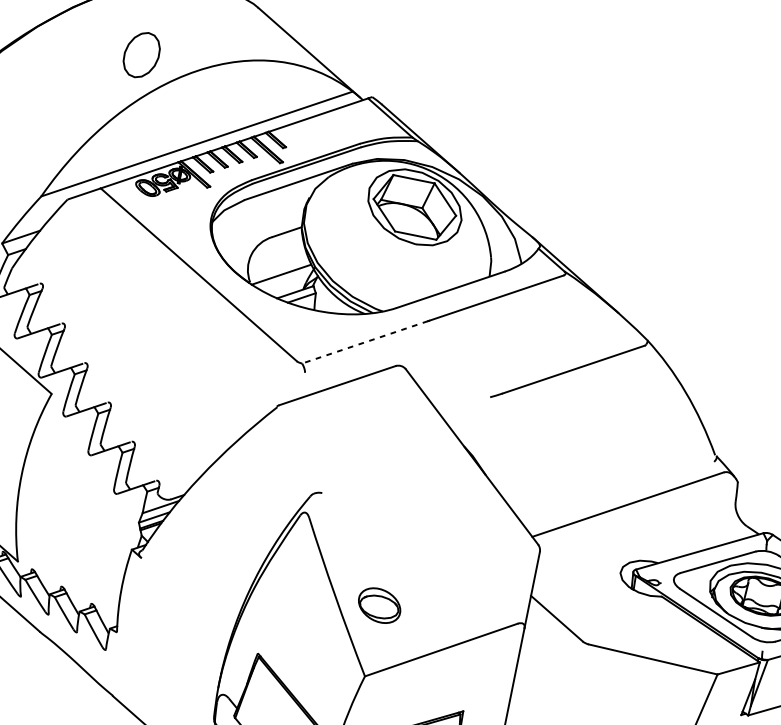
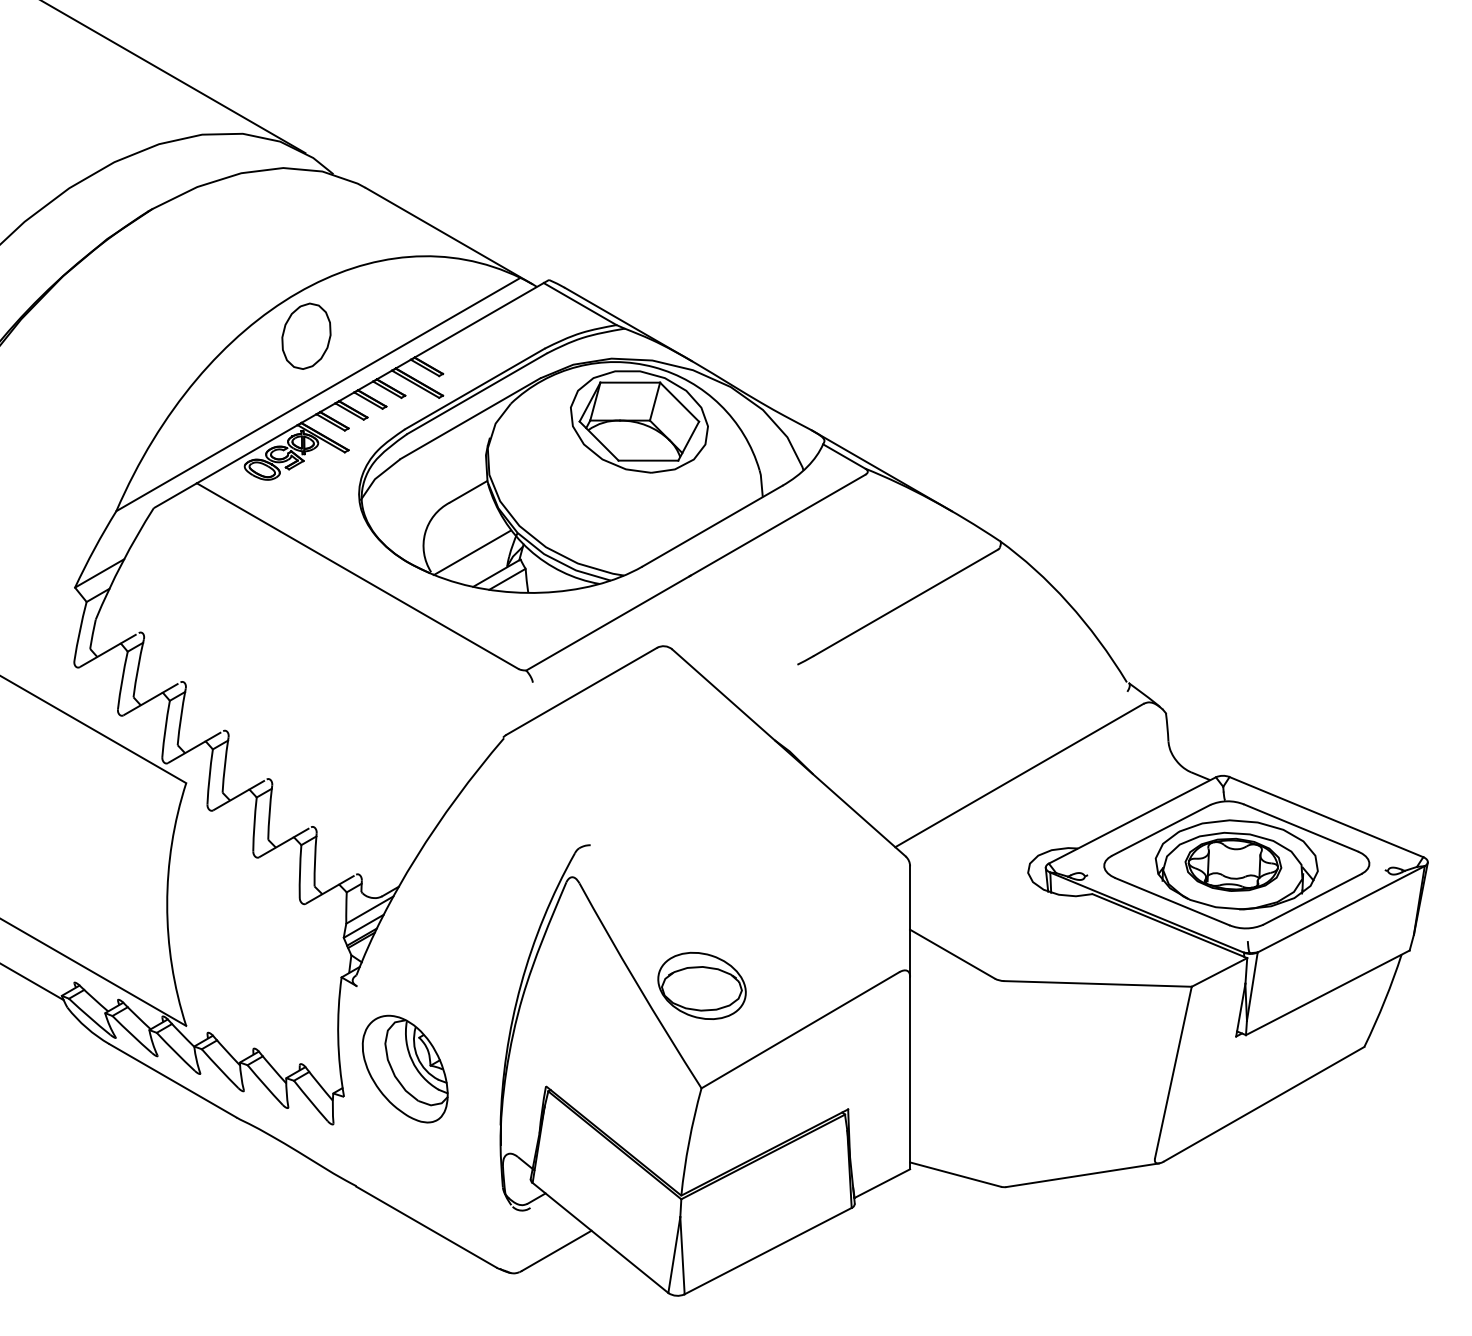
part: (141, 54) -> (306, 335), moved
line: (364, 342) -> (607, 623), dashed -> solid
part: (379, 605) -> (701, 985), size x1.43
part: (162, 621) -> (404, 1068), added

